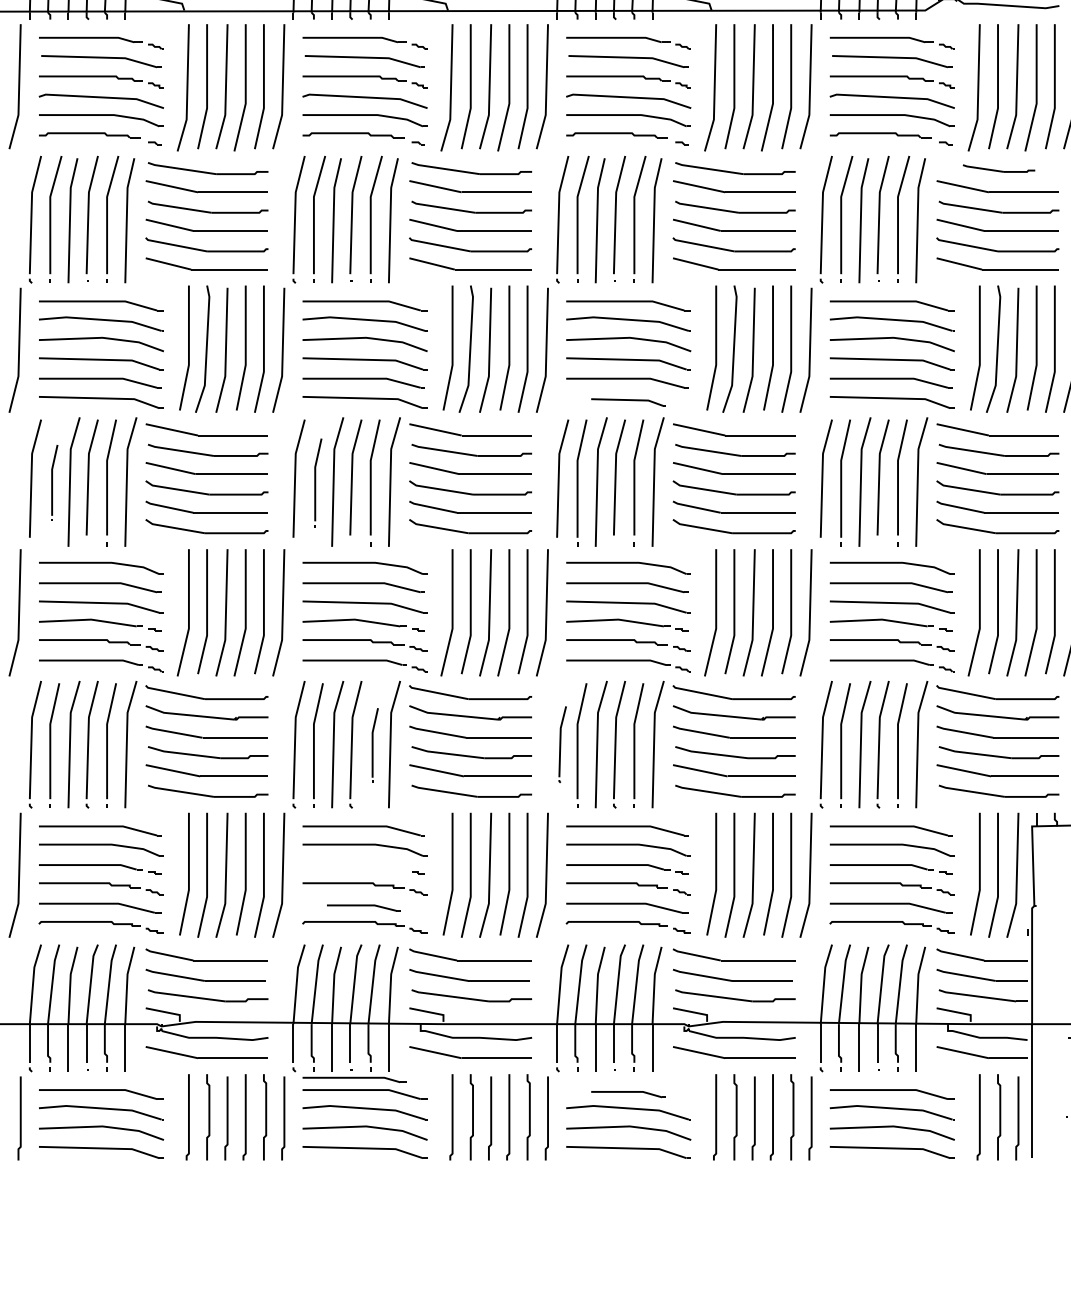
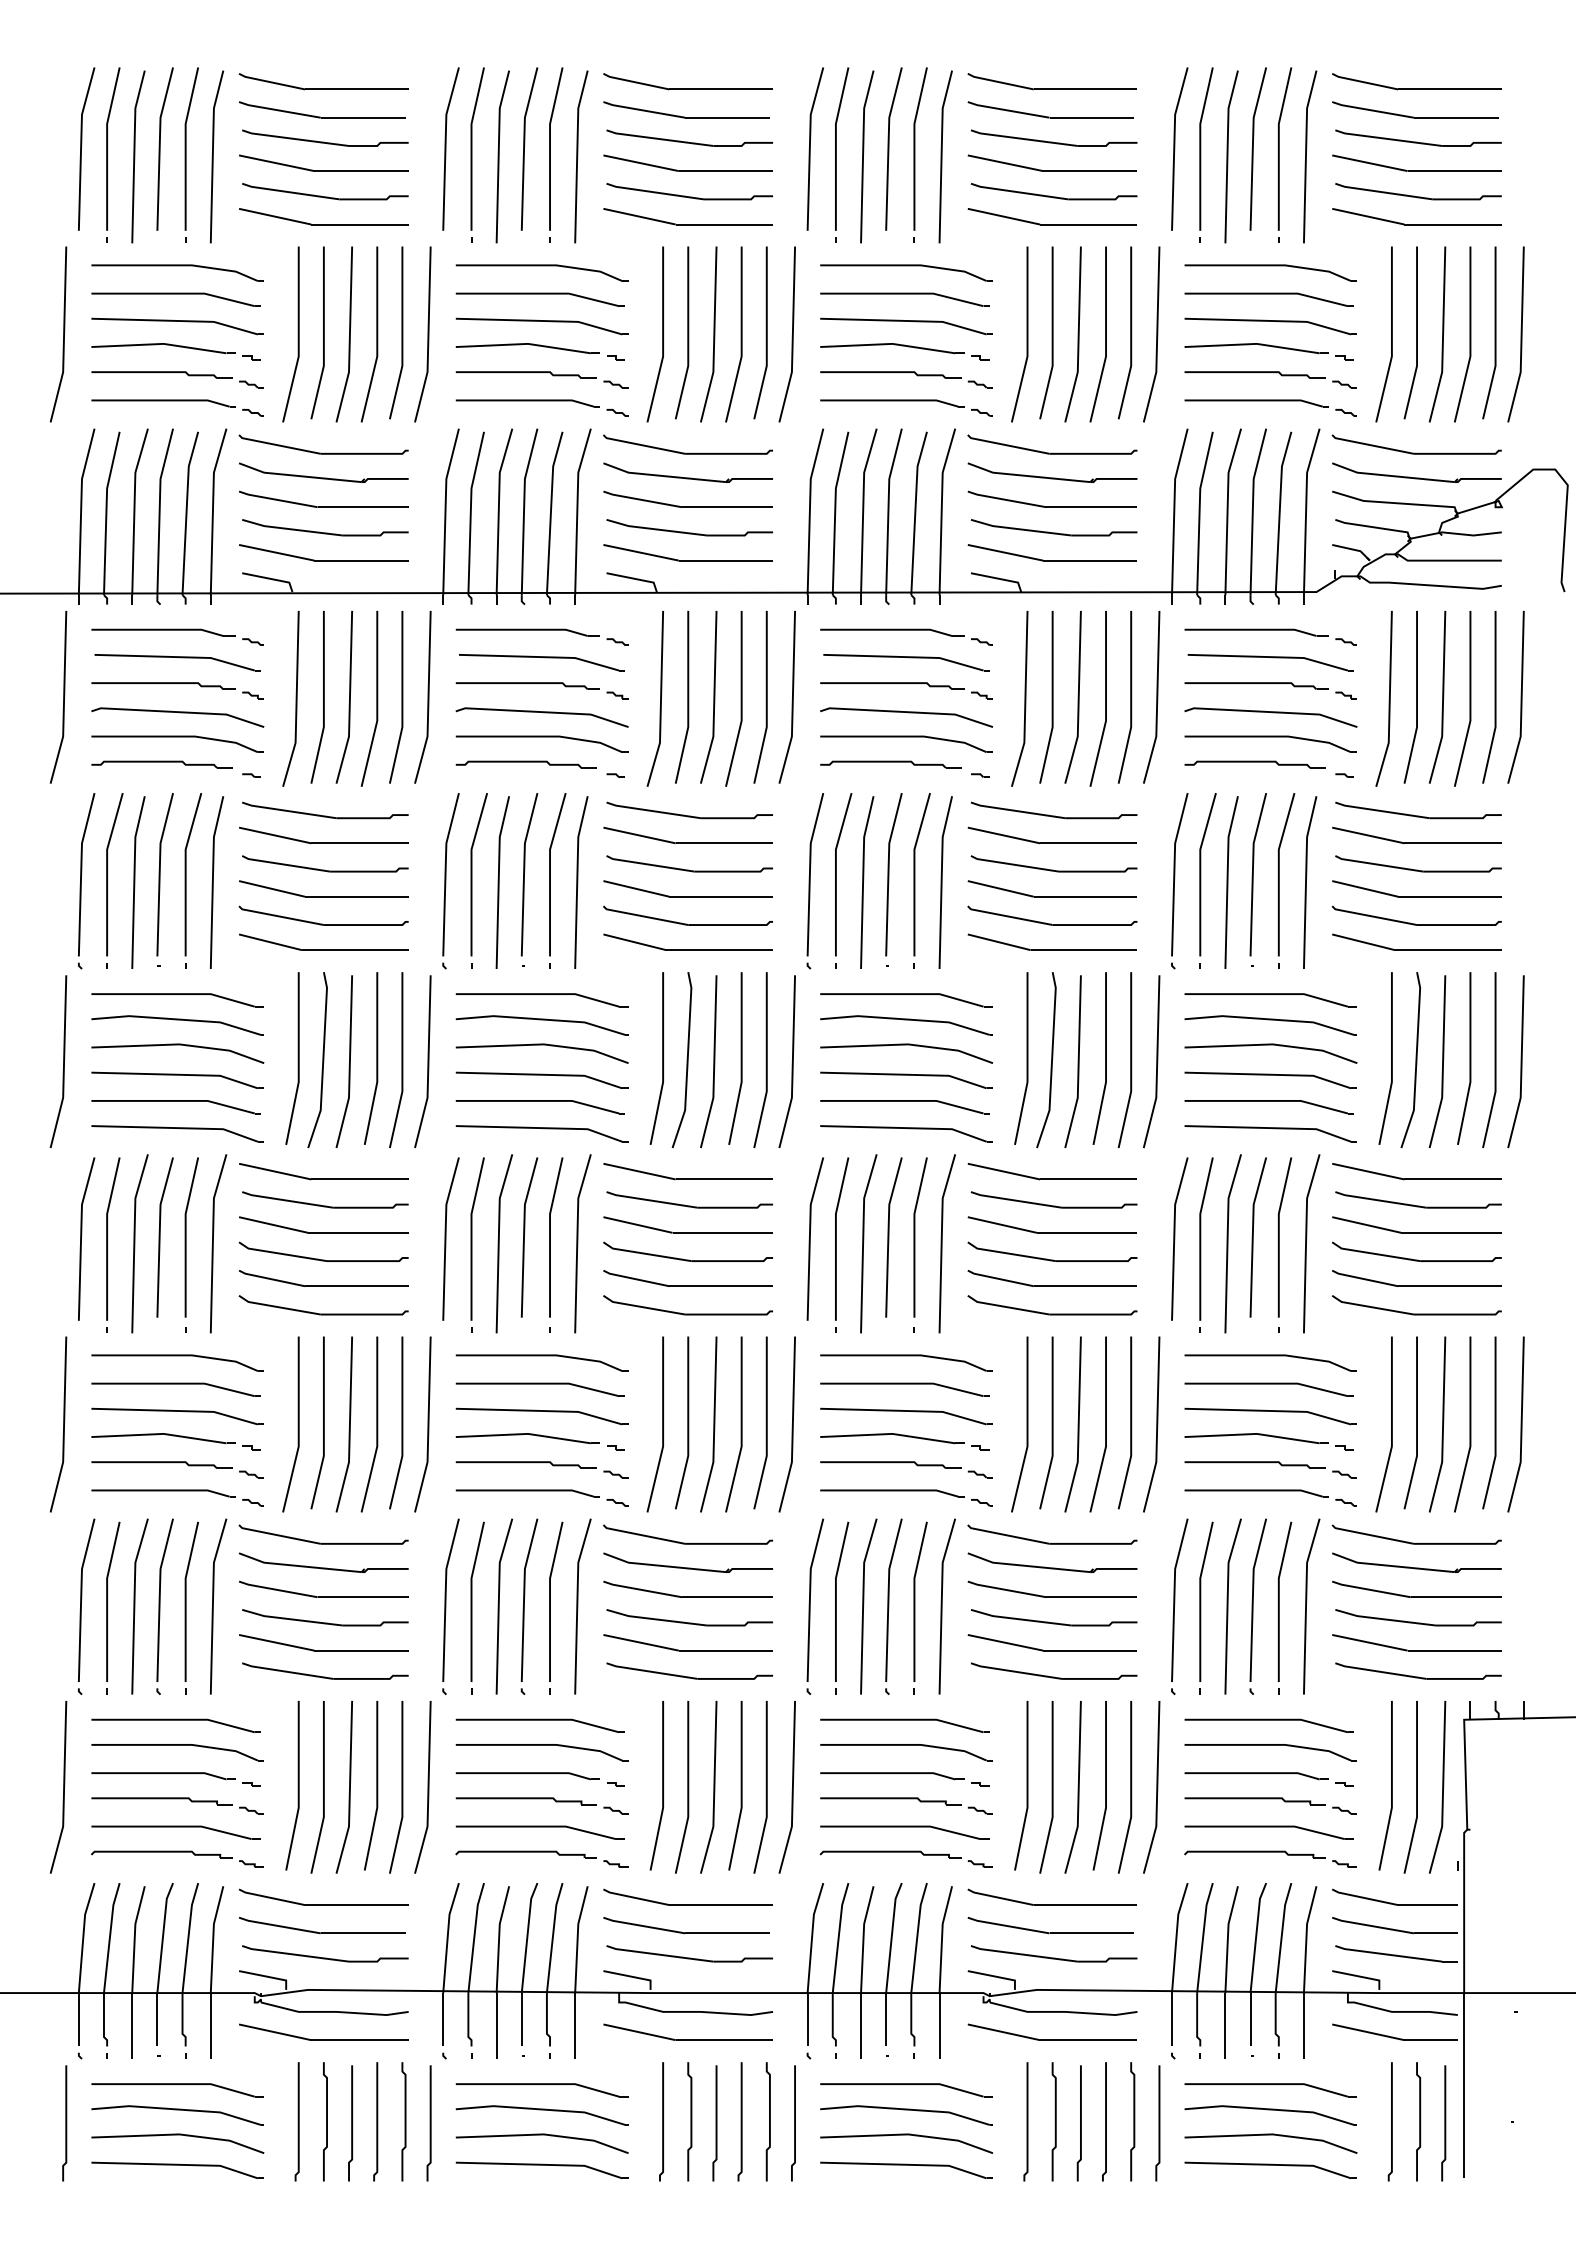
part: (999, 168) -> (1418, 810), size x1.67
part: (628, 402) -> (906, 1133), size x1.67
part: (54, 482) -> (113, 1244), size x1.67
part: (318, 482) -> (477, 1244), size x1.43
part: (562, 744) -> (815, 1606), size x1.67
part: (375, 745) -> (556, 1607), size x1.67
part: (363, 908) -> (539, 1832), size x1.67
part: (354, 1080) -> (527, 1776), moved
part: (628, 1094) -> (906, 2090), size x1.67

